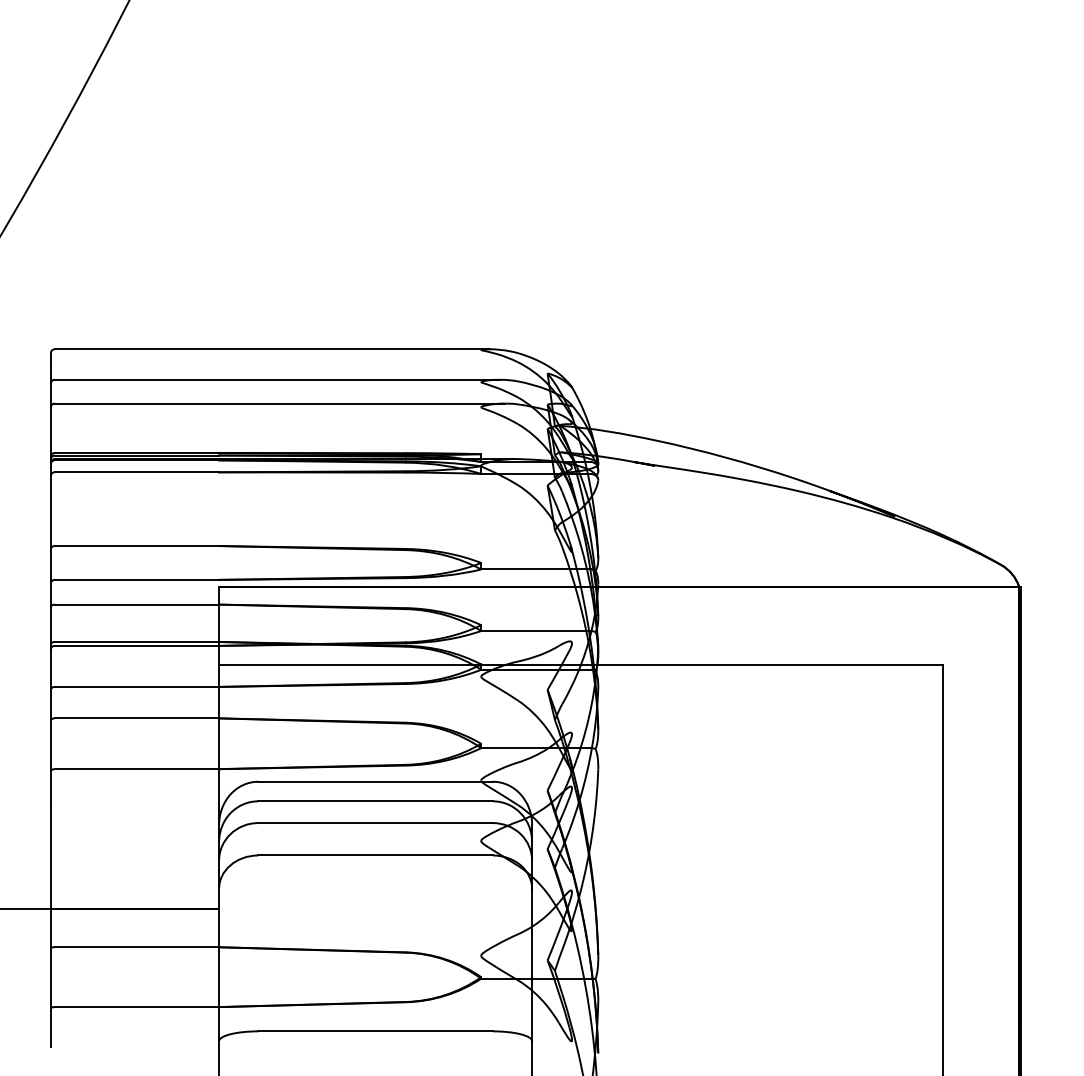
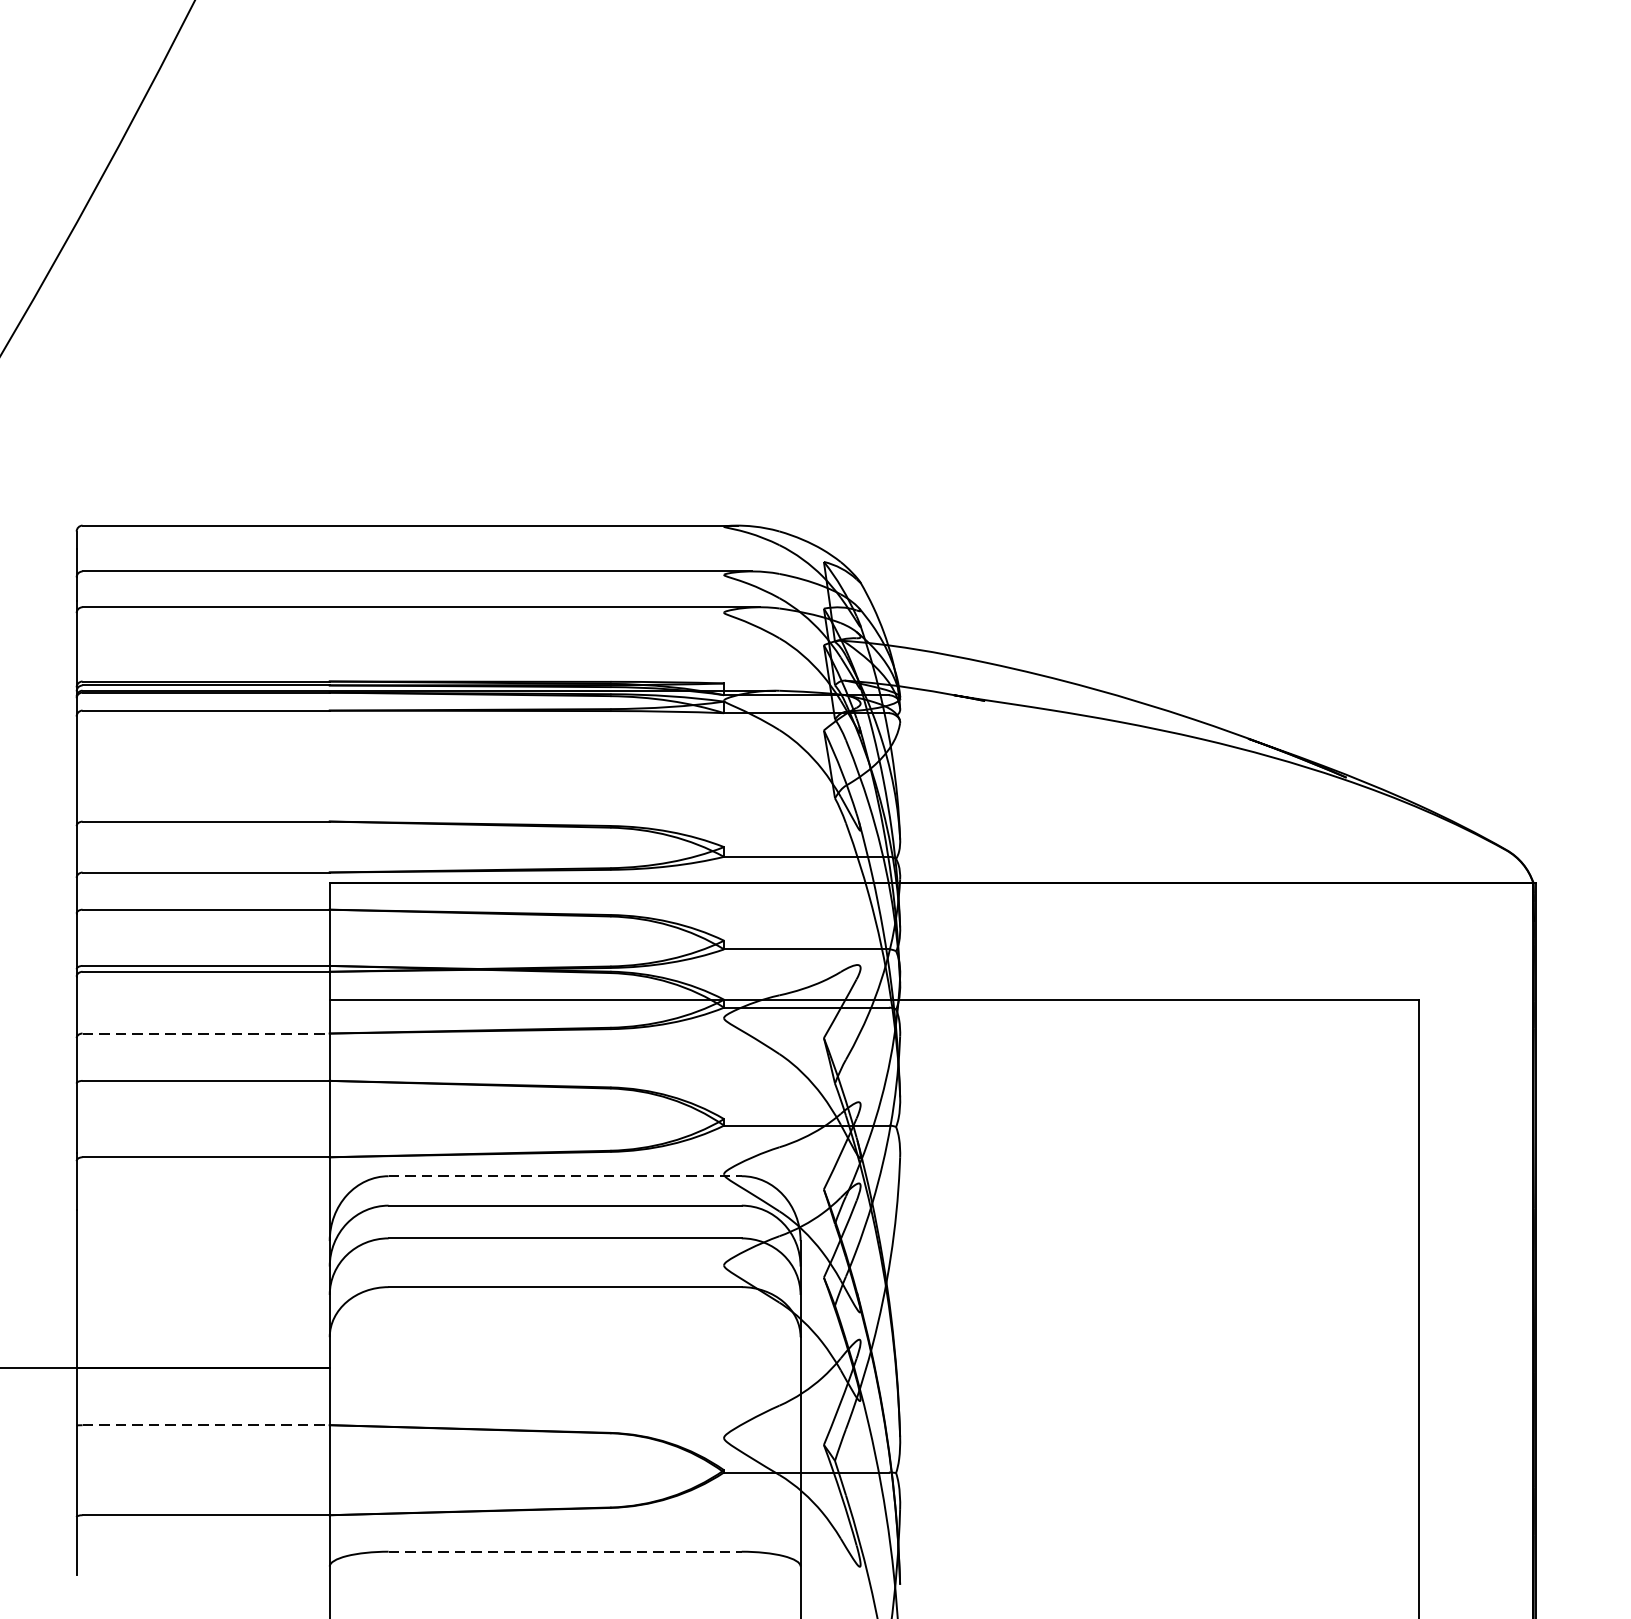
line: (137, 686) -> (206, 1032), solid -> dashed
line: (376, 781) -> (566, 1175), solid -> dashed
line: (137, 947) -> (206, 1425), solid -> dashed
line: (376, 1031) -> (566, 1551), solid -> dashed

